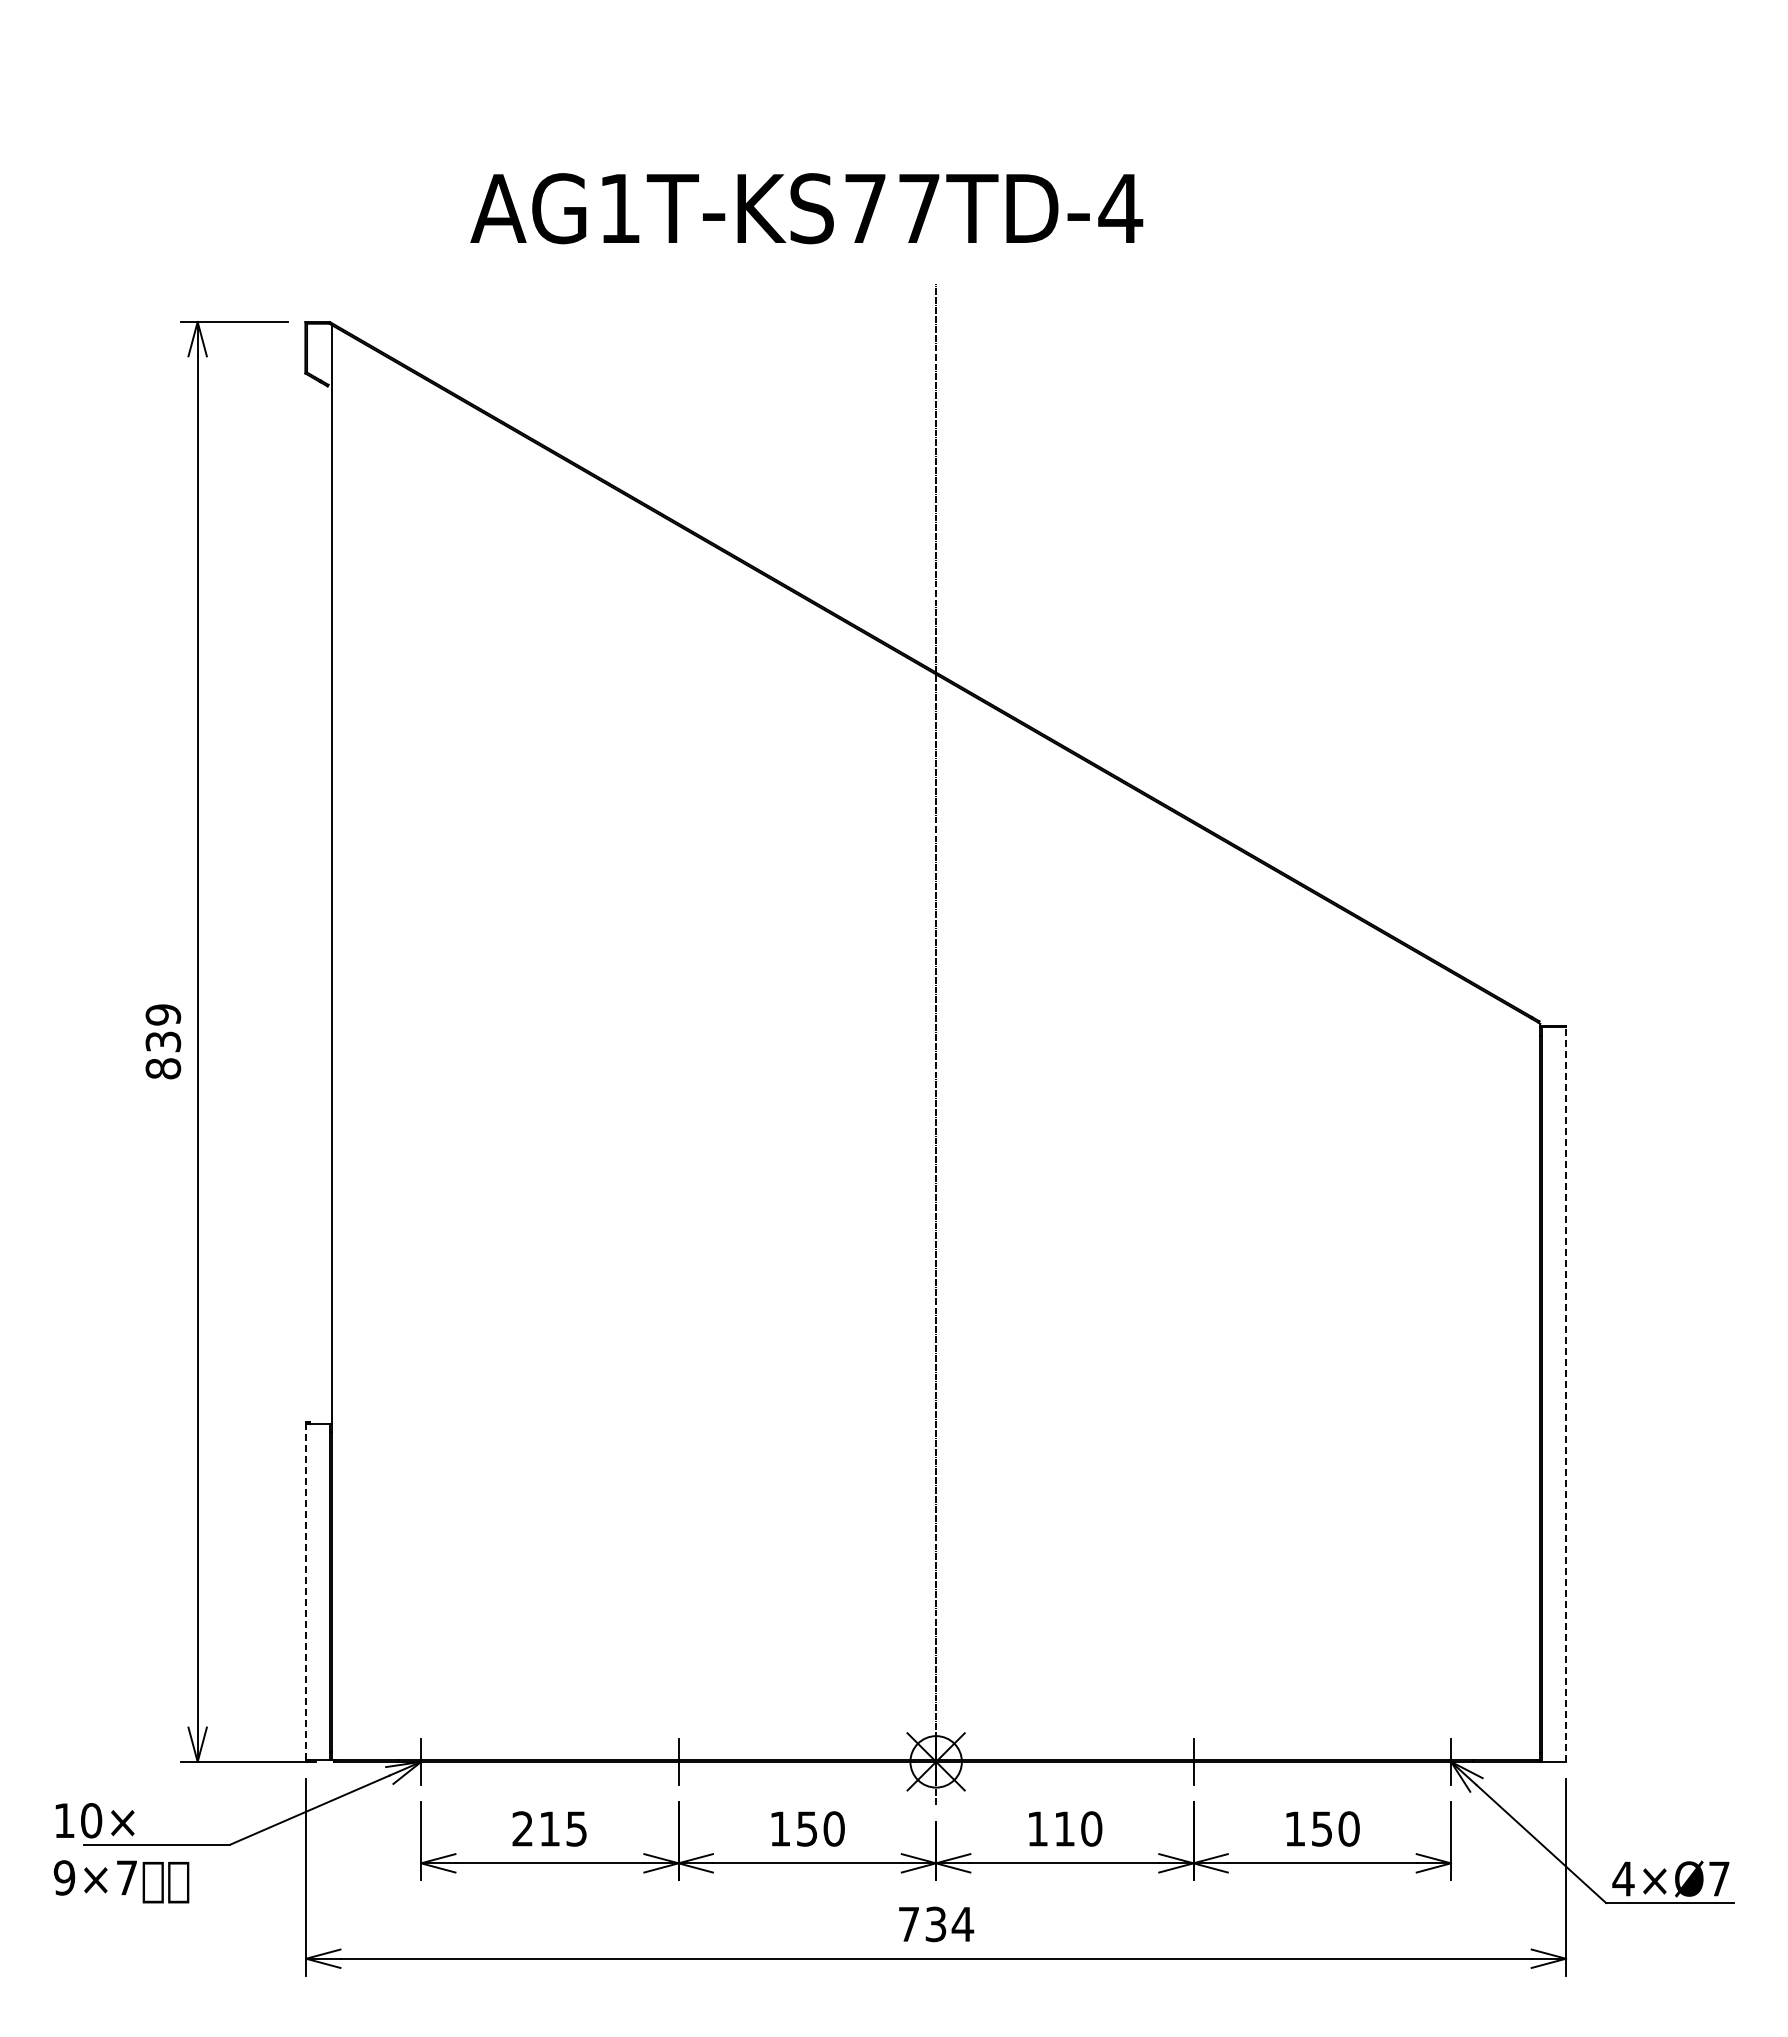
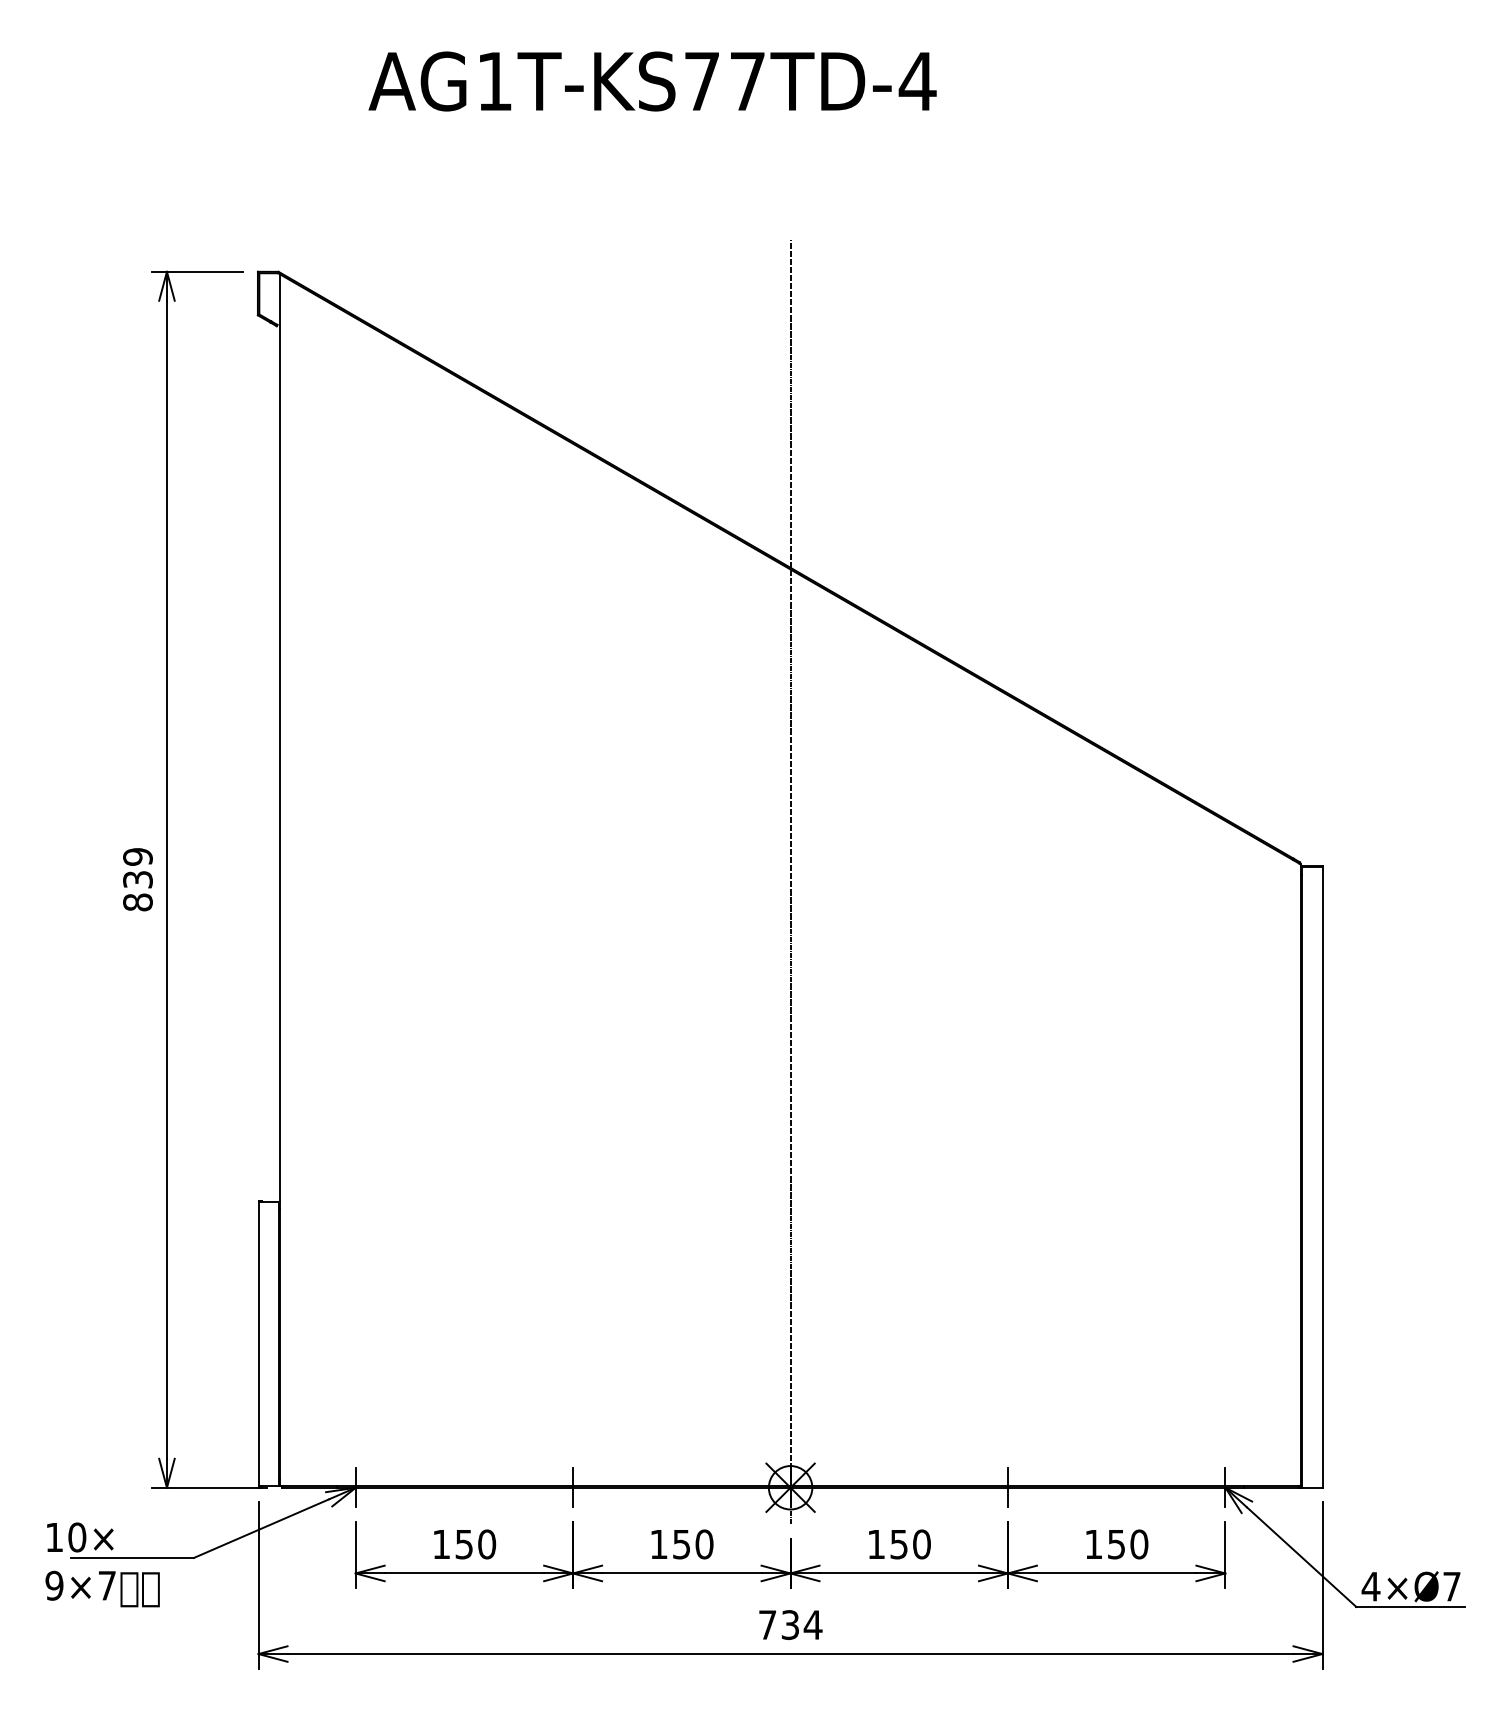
text: (806, 208) -> (652, 81), moved
line: (1566, 1394) -> (1322, 1177), dashed -> solid
line: (306, 1591) -> (258, 1343), dashed -> solid
text: (549, 1828) -> (464, 1544), 215 -> 150
text: (1064, 1828) -> (898, 1544), 110 -> 150

